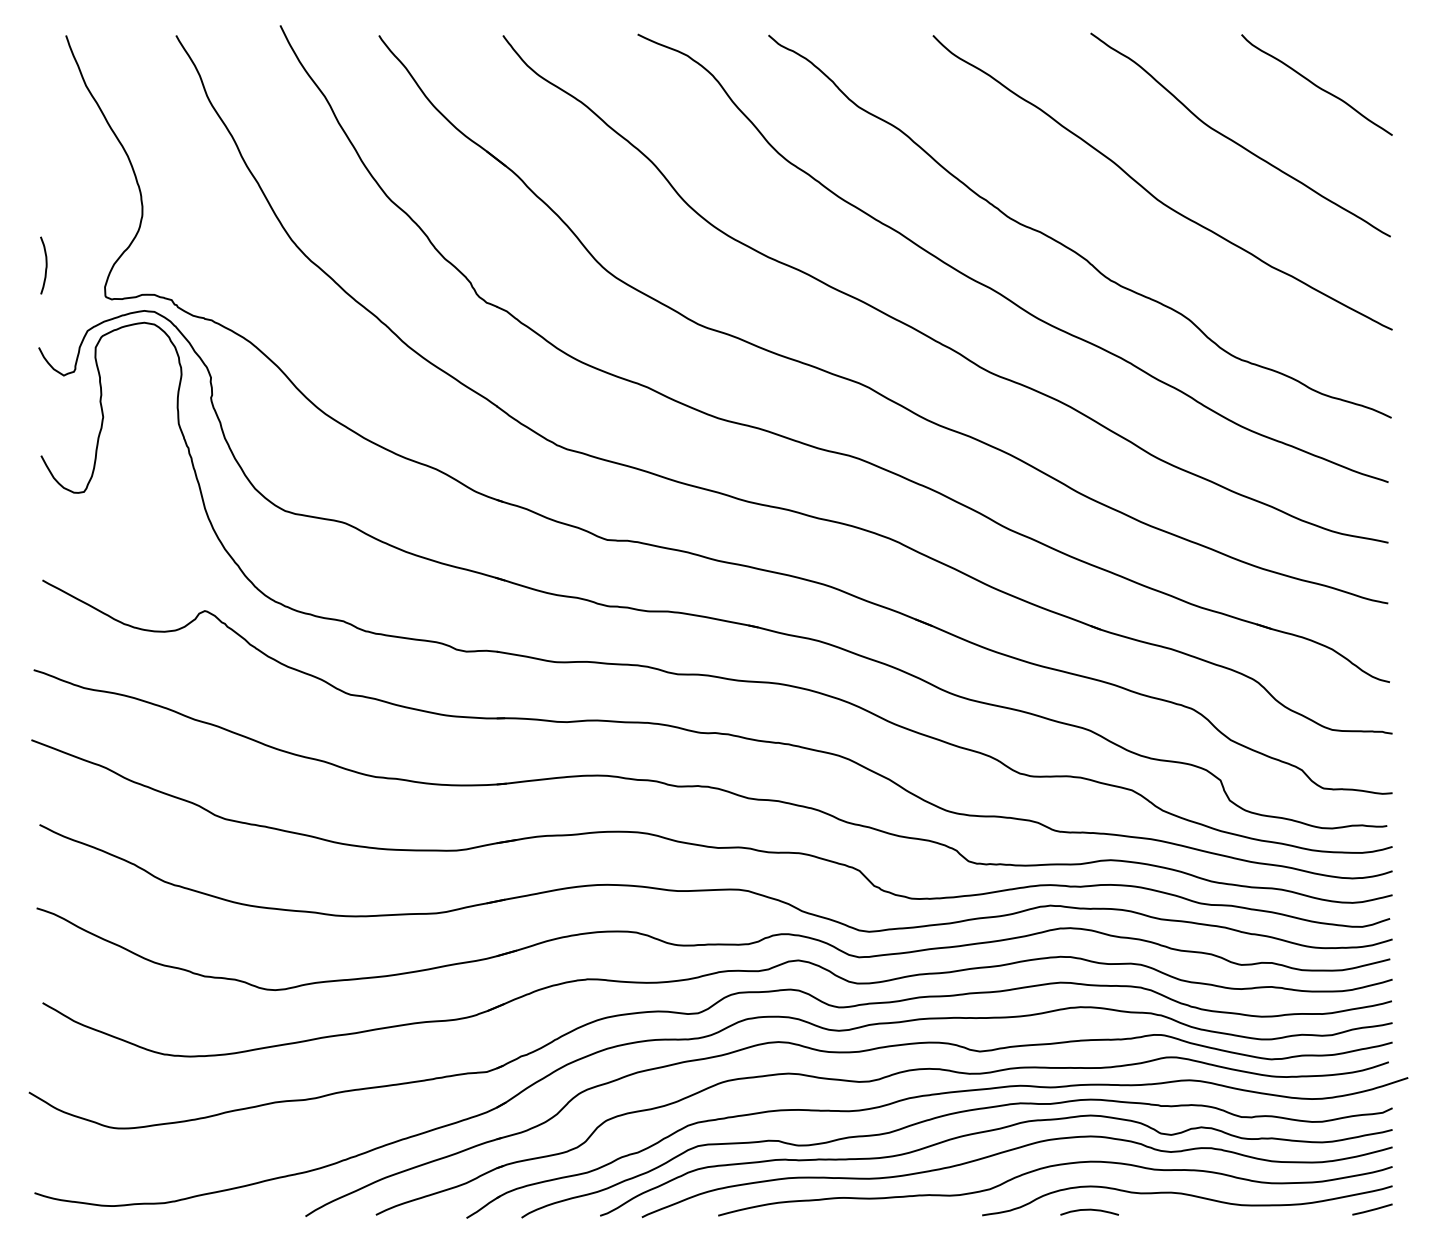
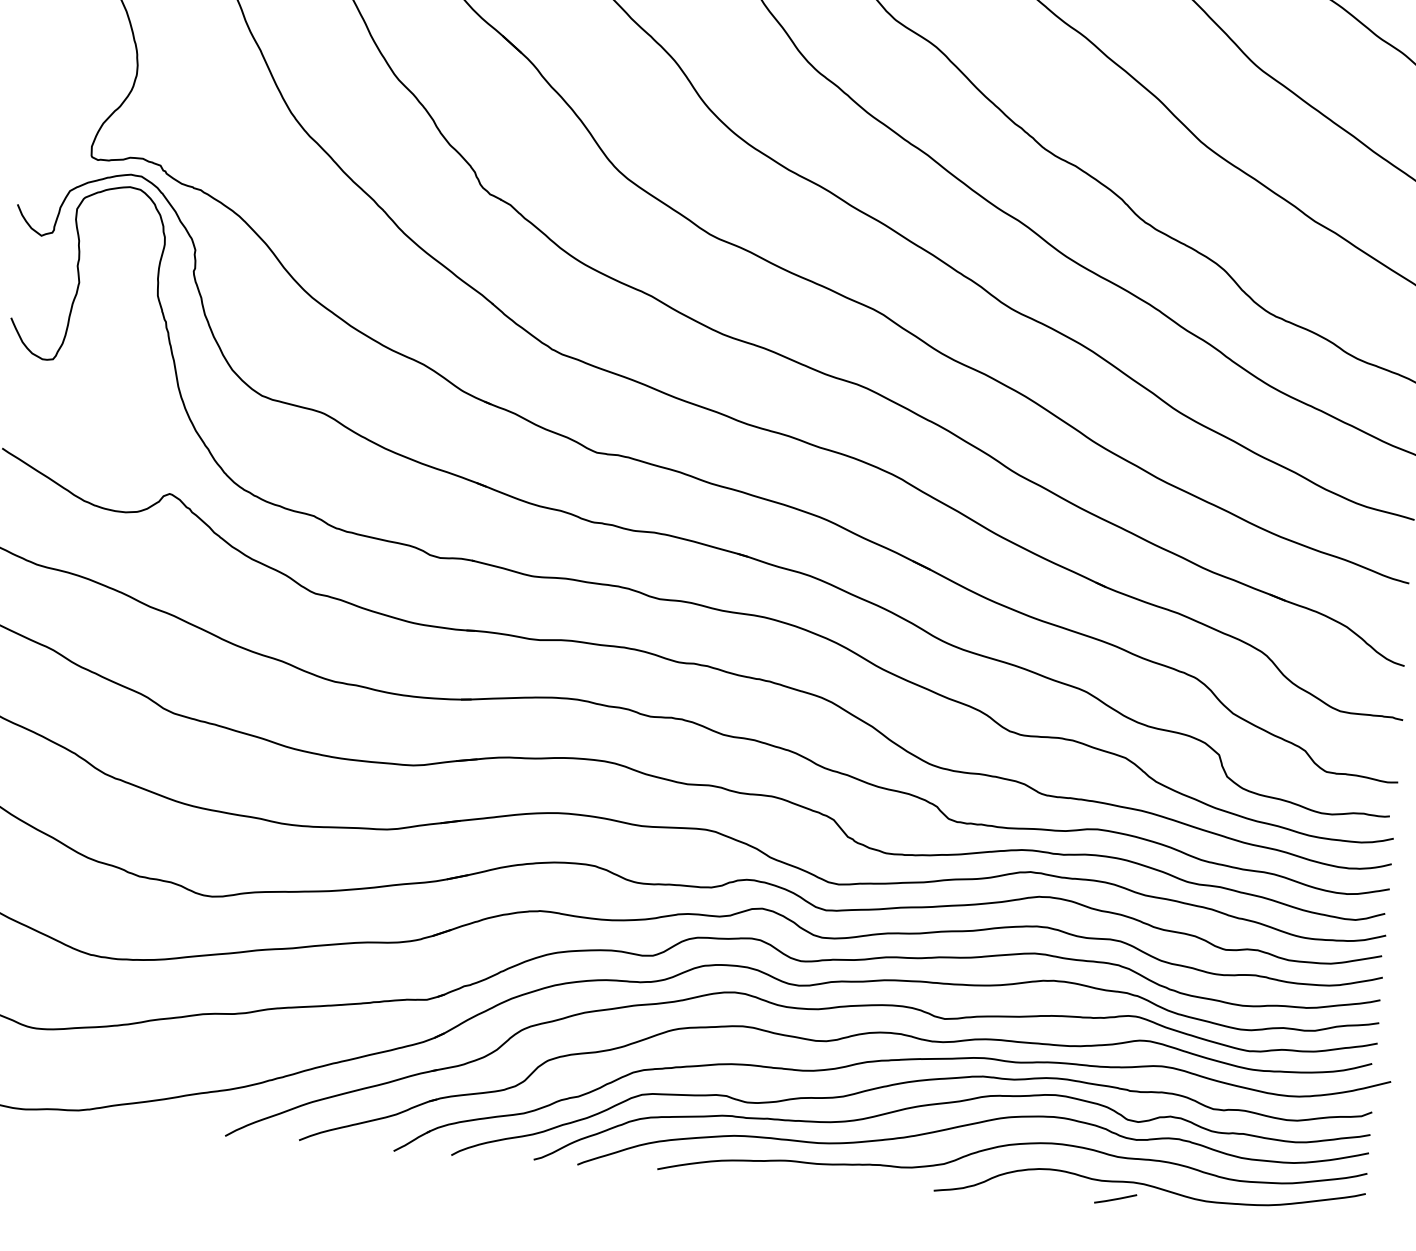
curve: (45, 265) -> (31, 119), removed
line: (1372, 1209) -> (1115, 1198), moved
curve: (1089, 1210) -> (1046, 1194), removed

